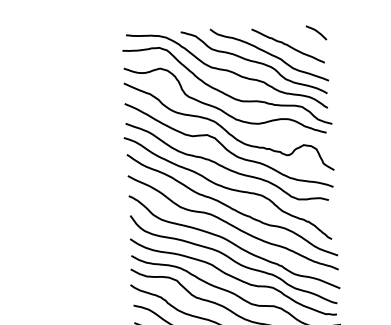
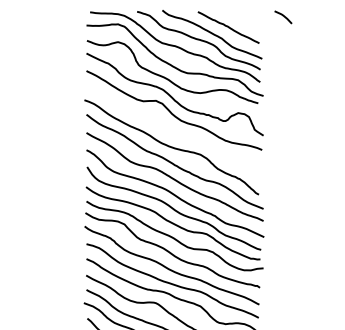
curve: (316, 31) -> (283, 16), moved
curve: (225, 166) -> (170, 128), removed

